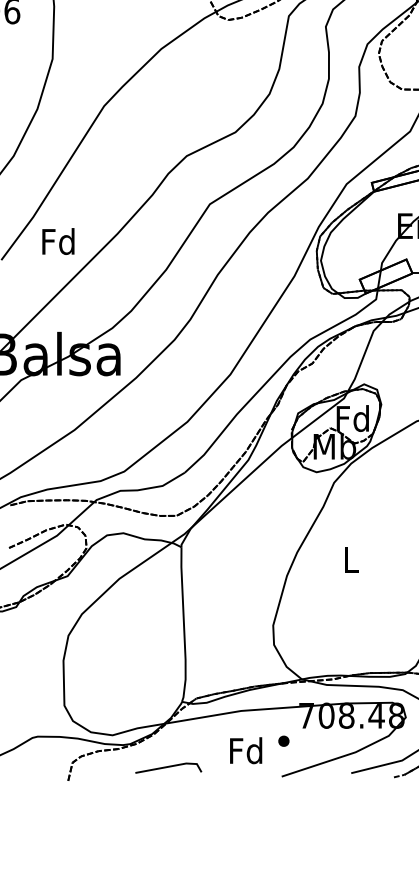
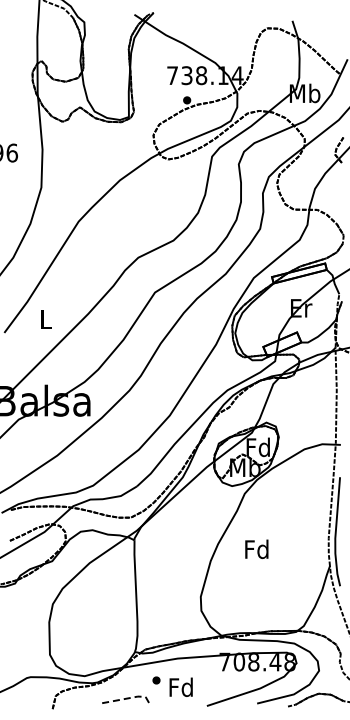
text: (58, 241) -> (45, 319), Fd -> L
text: (350, 559) -> (256, 549), L -> Fd
part: (283, 741) -> (156, 680), moved
line: (171, 766) -> (127, 698), solid -> dashed

